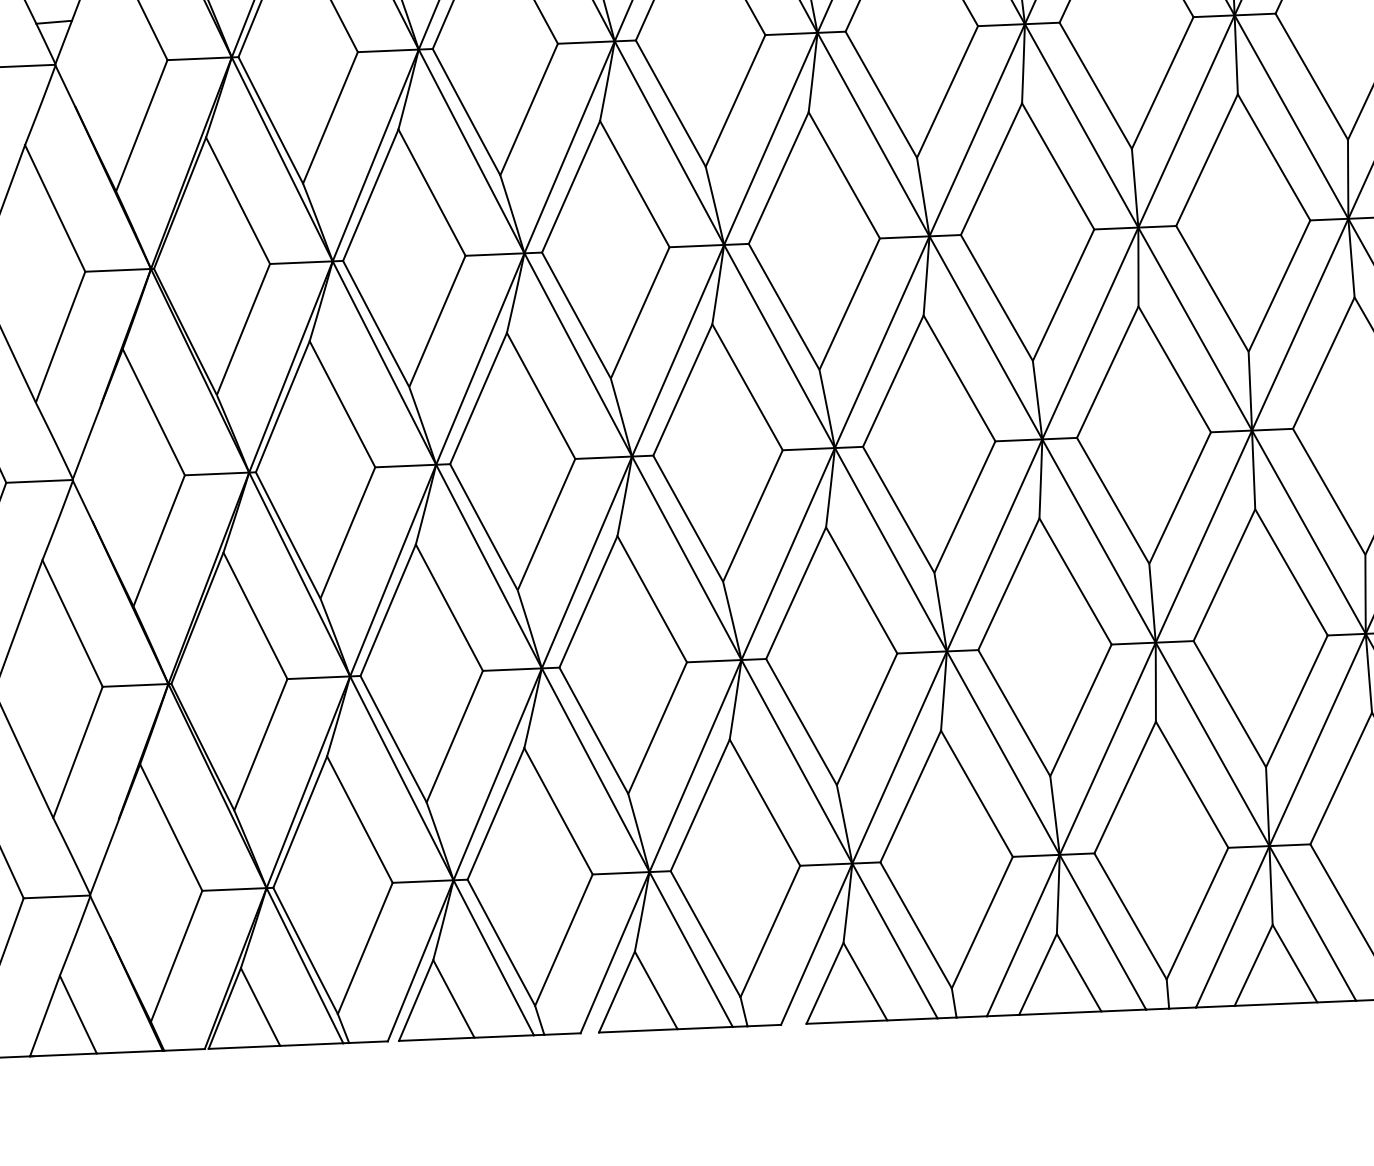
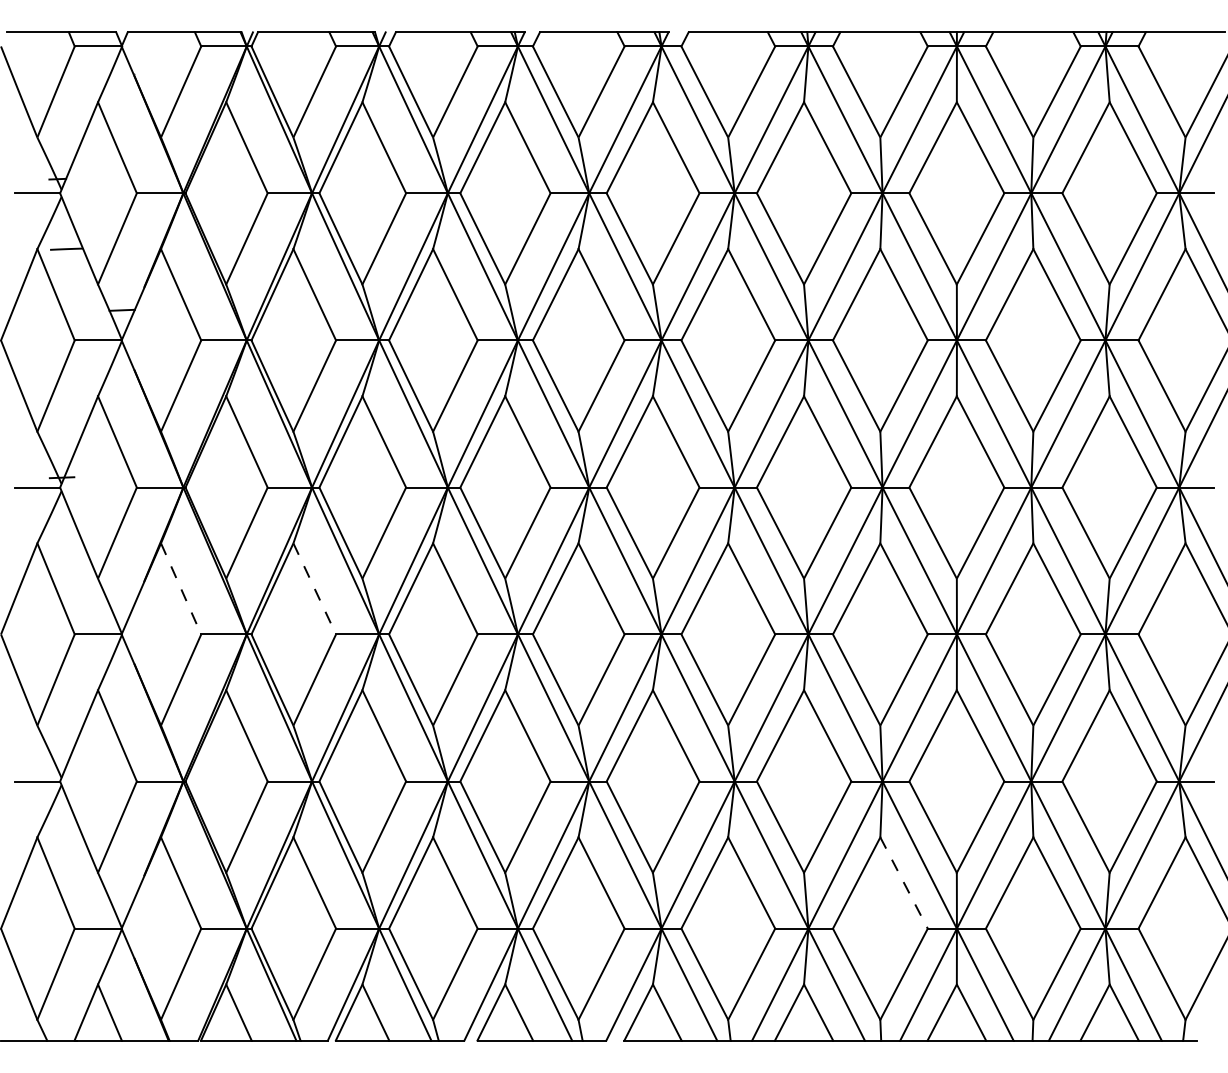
line: (342, 405) -> (314, 589), solid -> dashed
line: (154, 411) -> (181, 588), solid -> dashed
line: (1192, 785) -> (904, 883), solid -> dashed

